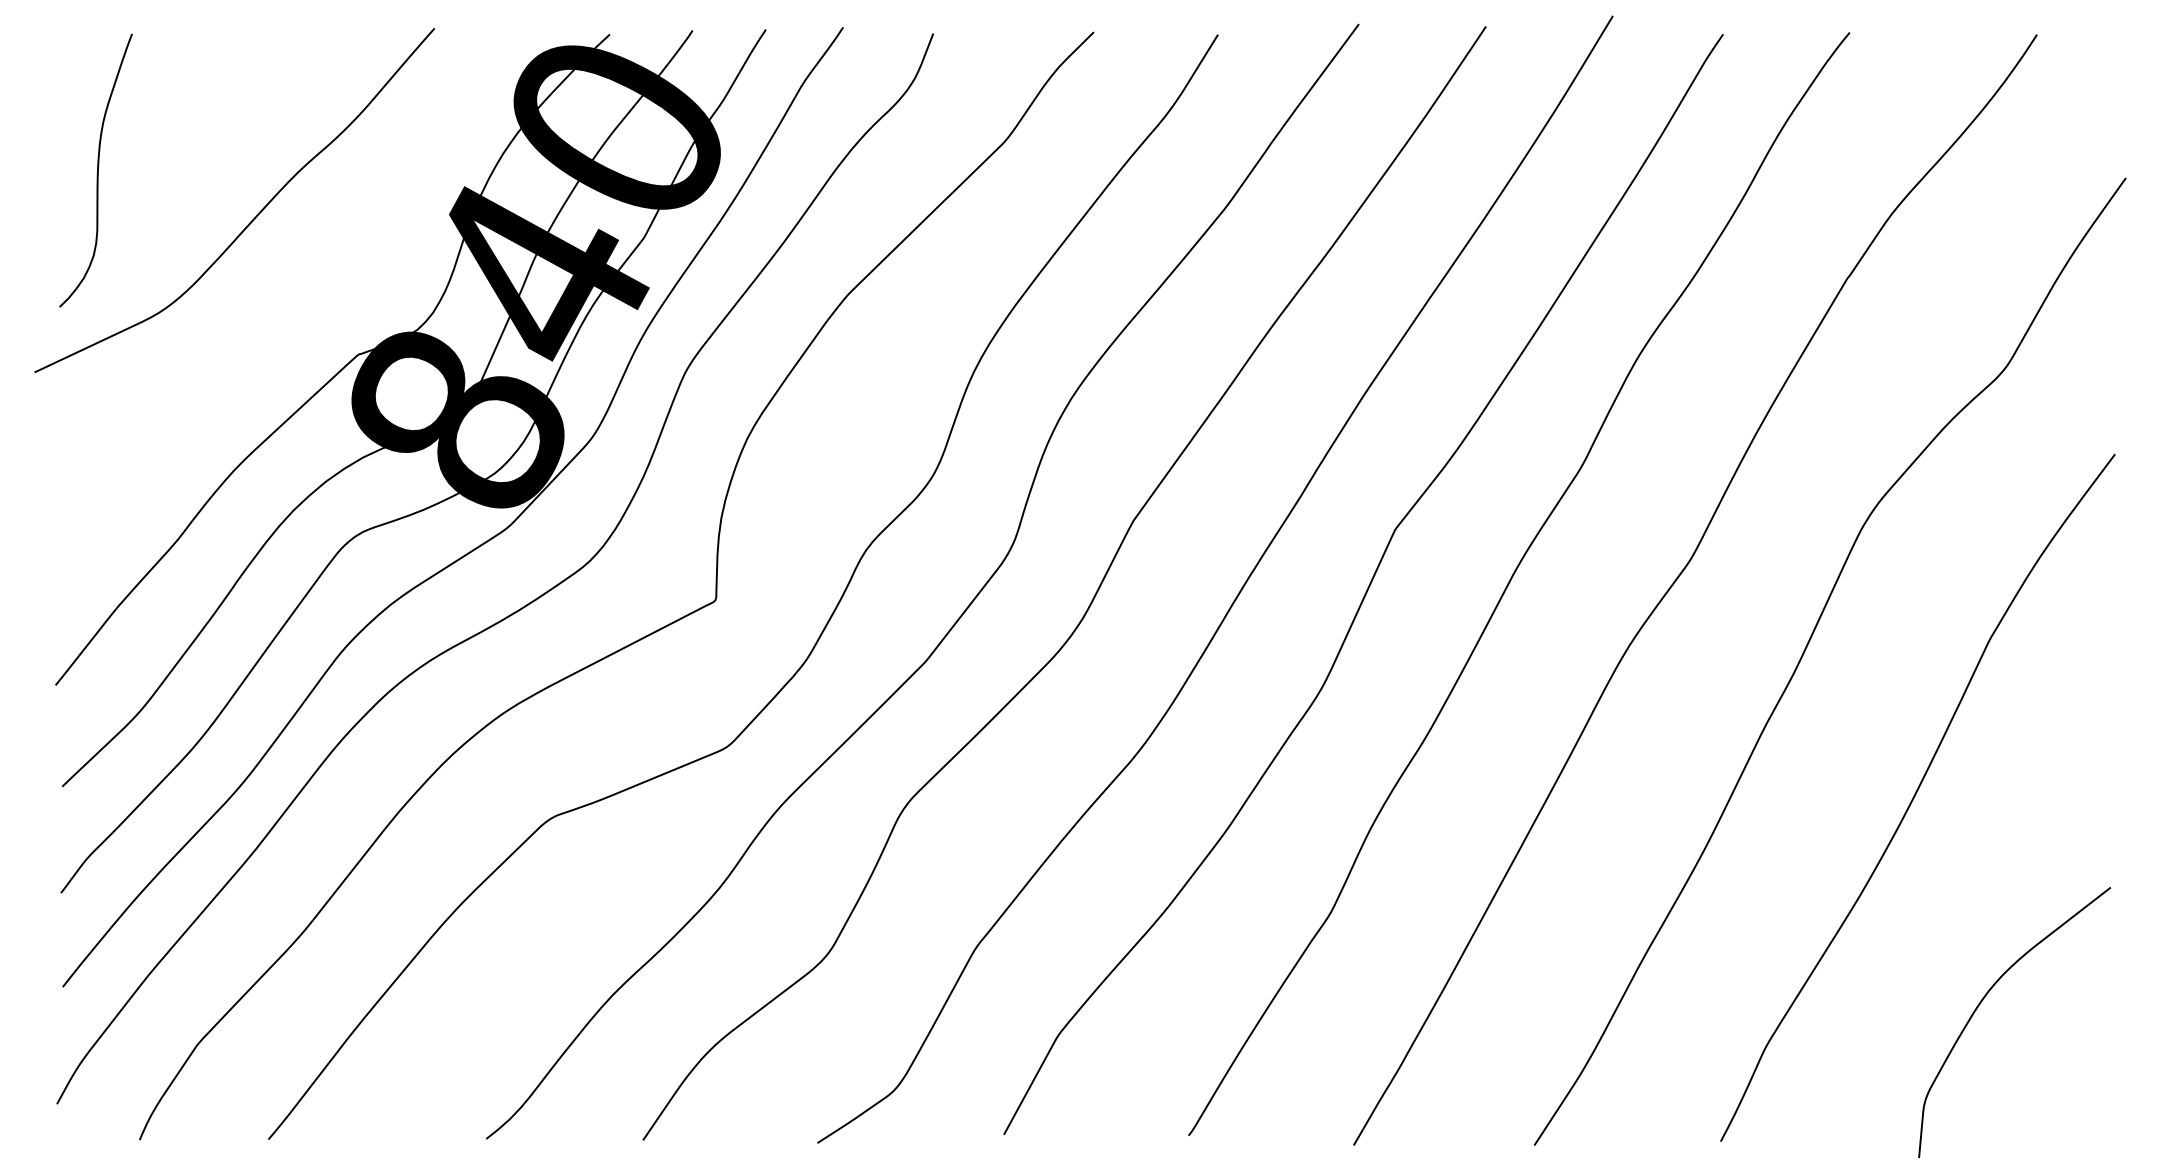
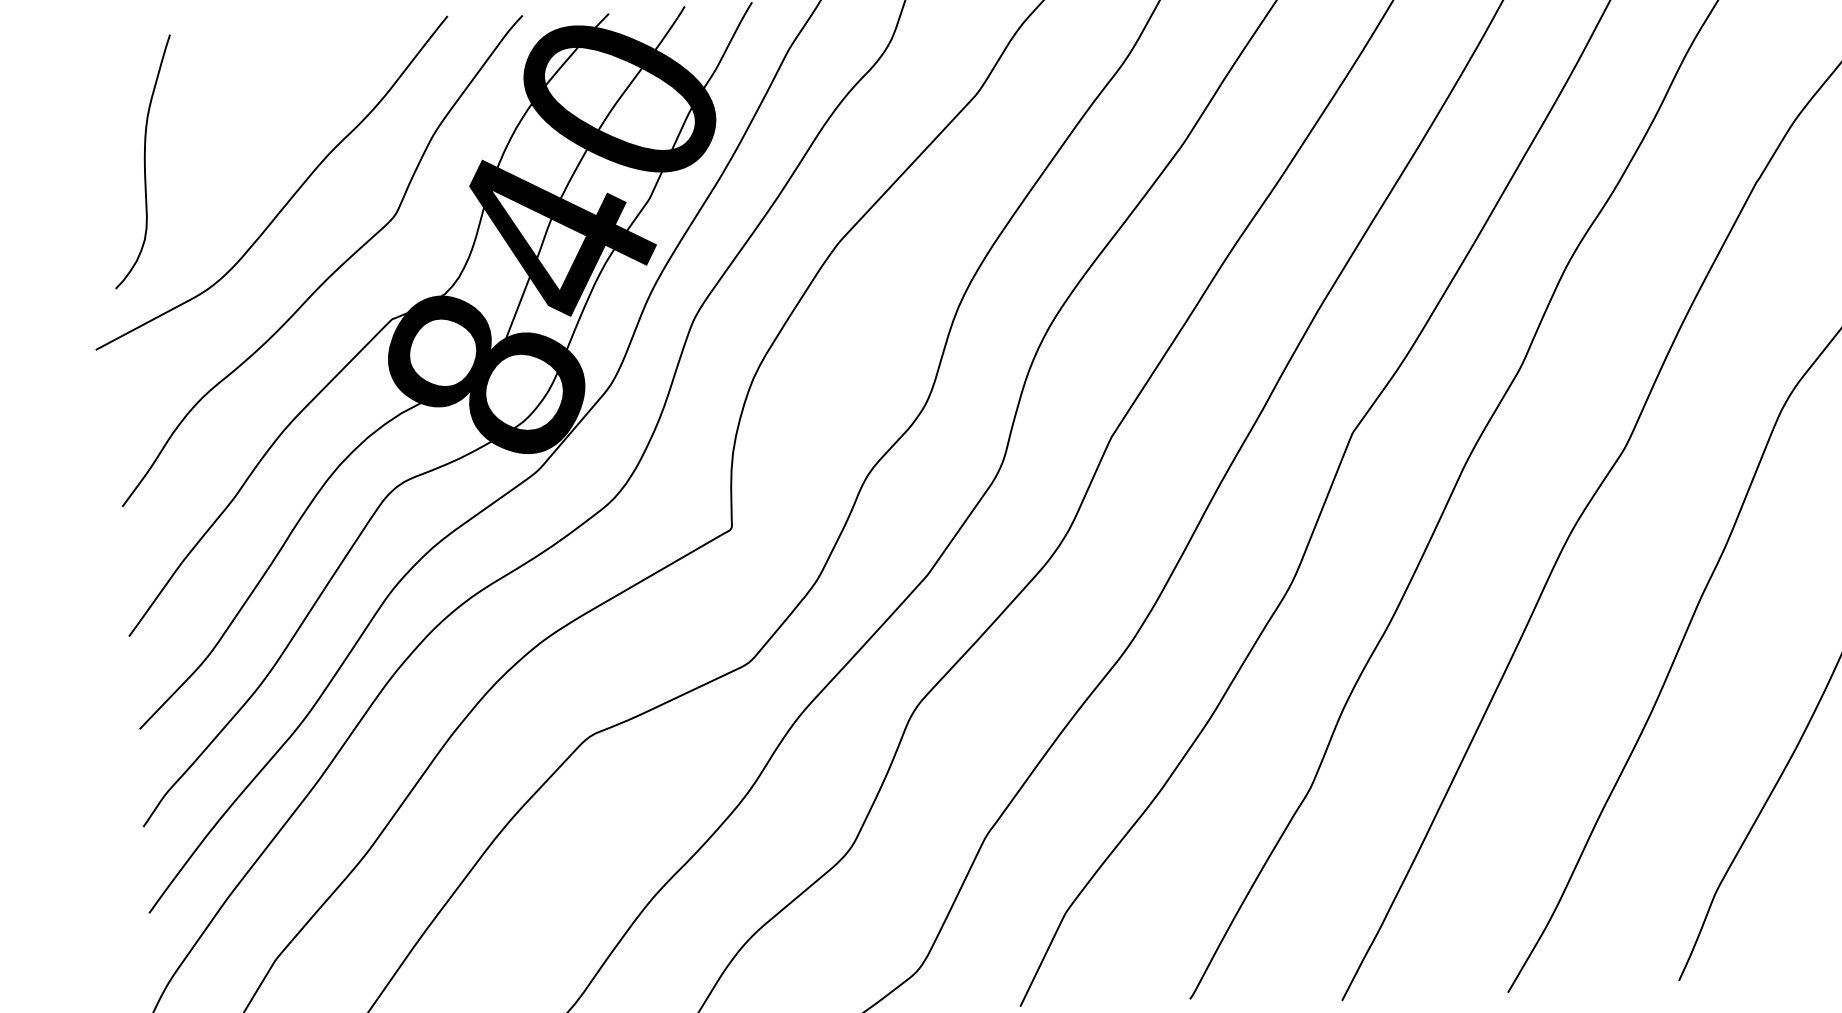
curve: (297, 299) -> (333, 271), added

